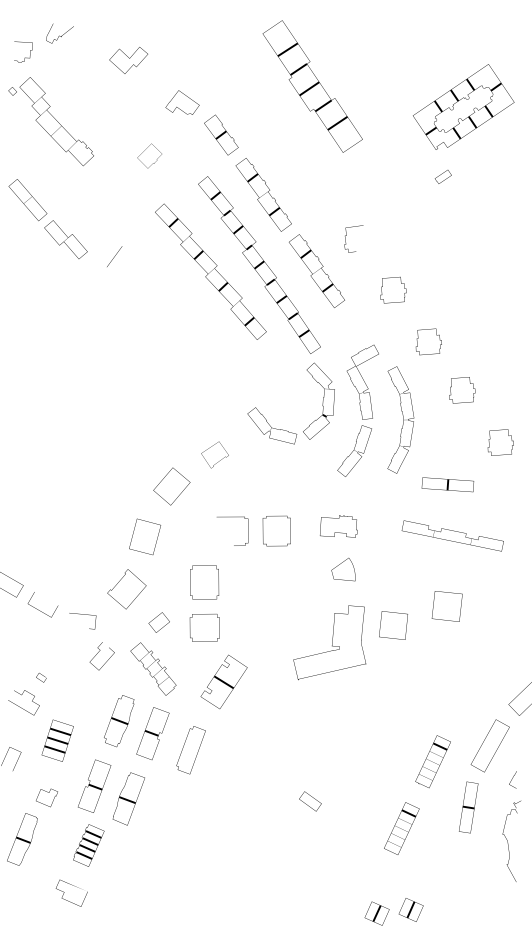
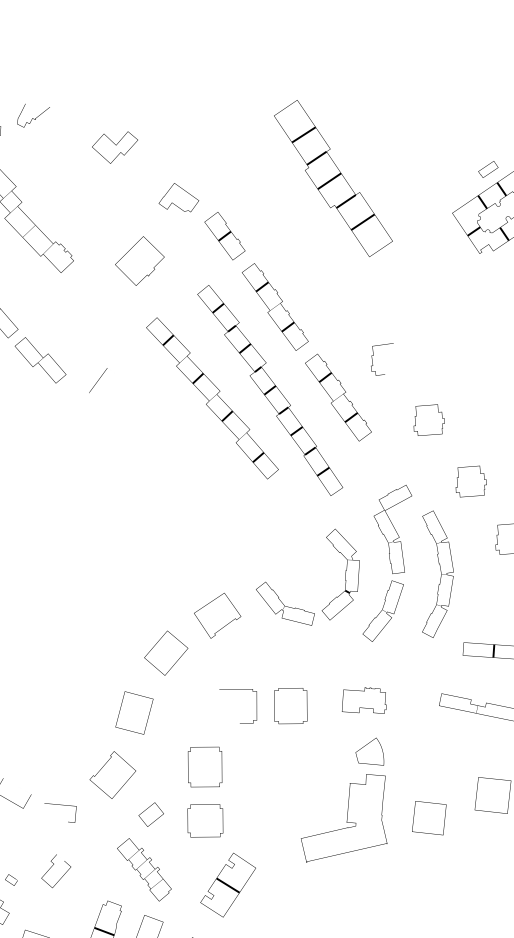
part: (149, 155) -> (139, 260), size x1.67
part: (443, 176) -> (488, 168), moved
part: (282, 429) -> (297, 608), moved
part: (214, 454) -> (216, 615), size x1.43
part: (329, 642) -> (343, 818), moved
part: (101, 656) -> (55, 871), moved

